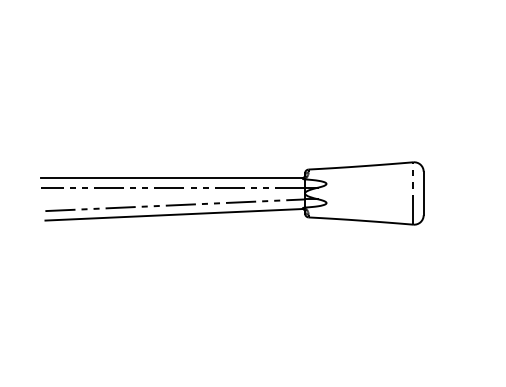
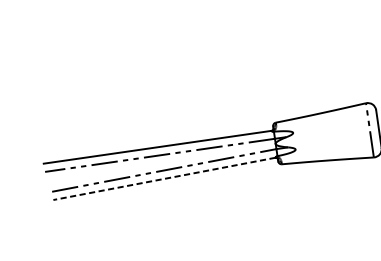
line: (174, 214) -> (164, 178), solid -> dashed

